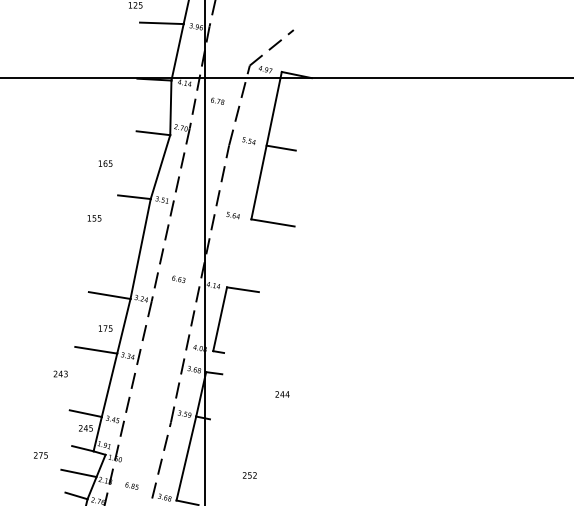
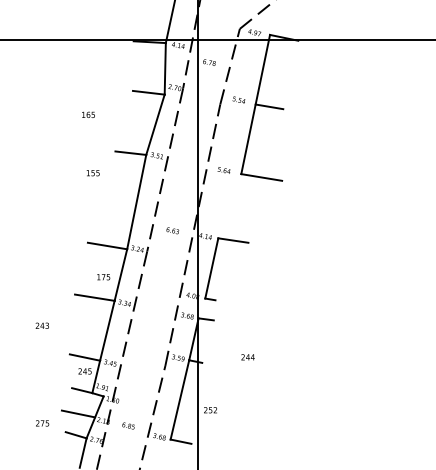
text: (105, 163) -> (88, 114), moved
text: (60, 373) -> (42, 325), moved
text: (282, 394) -> (248, 357), moved
text: (40, 455) -> (42, 423), moved
text: (249, 475) -> (210, 410), moved

